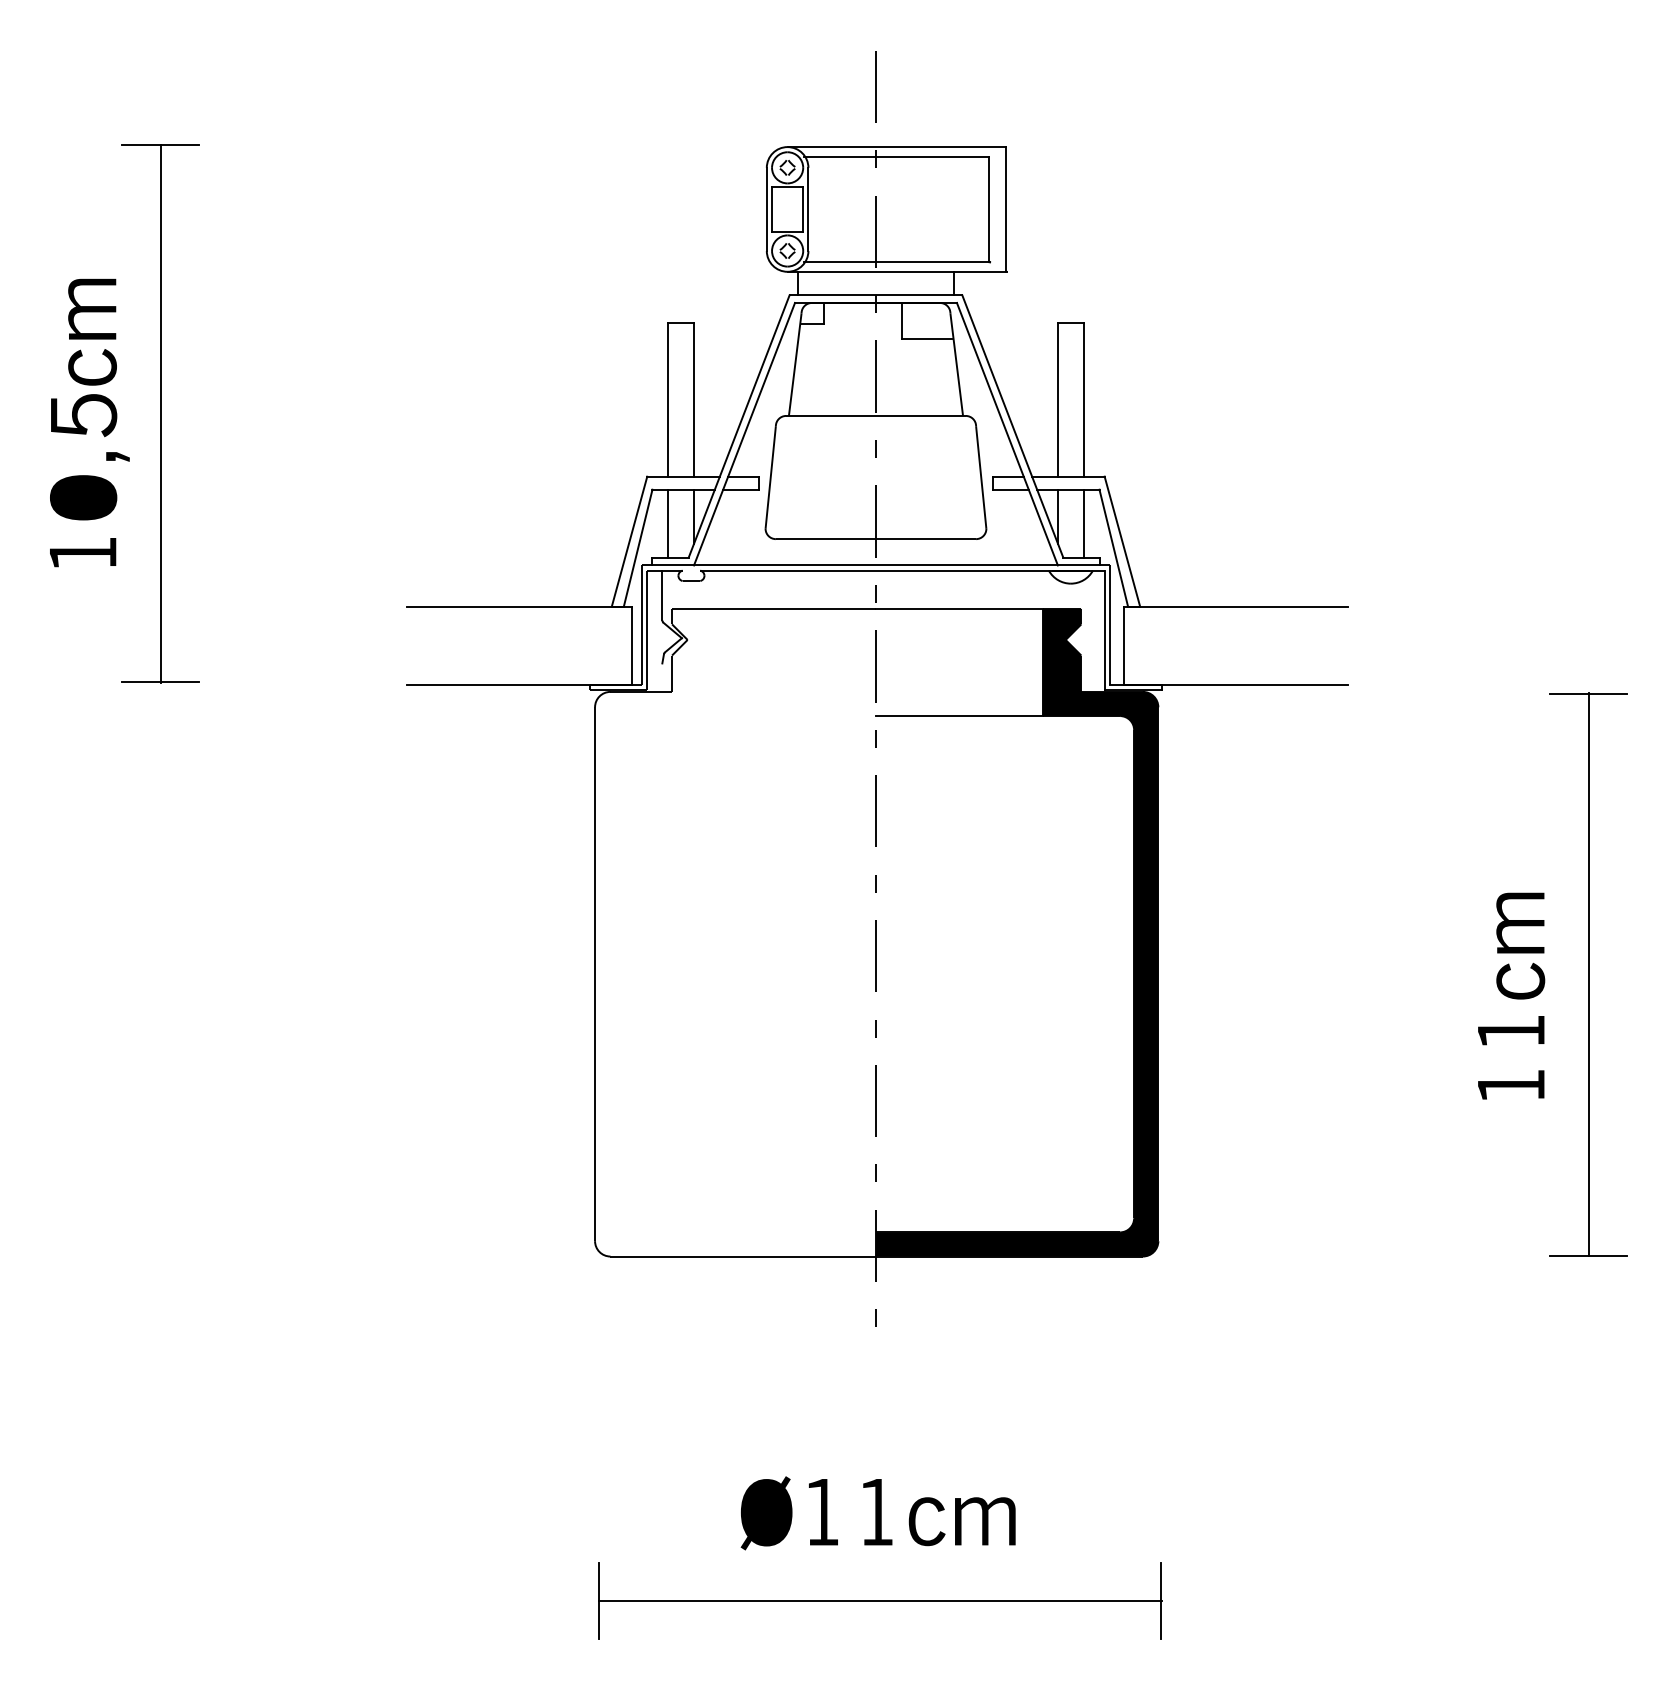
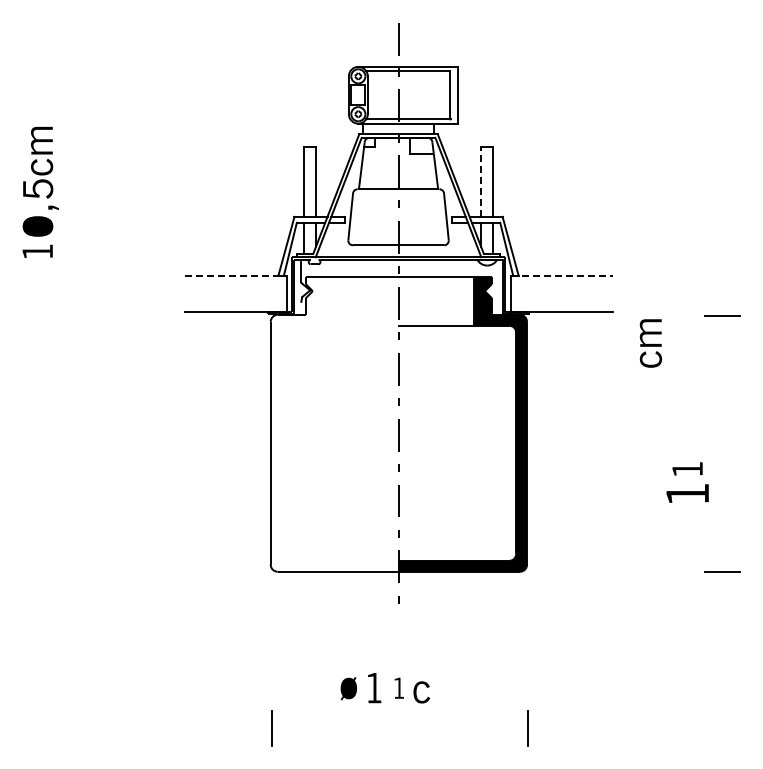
line: (1058, 401) -> (481, 182), solid -> dashed
part: (159, 414) -> (72, 188), removed
line: (519, 607) -> (236, 276), solid -> dashed
line: (1236, 607) -> (562, 276), solid -> dashed
part: (1519, 946) -> (650, 343), moved
line: (1587, 974) -> (722, 443), removed
part: (1510, 1084) -> (687, 493), size x1.4
part: (765, 1513) -> (348, 688), size x0.7
part: (875, 1513) -> (398, 688), size x0.7
fill: (985, 1521) -> (448, 692), removed
line: (880, 1600) -> (400, 728), removed

